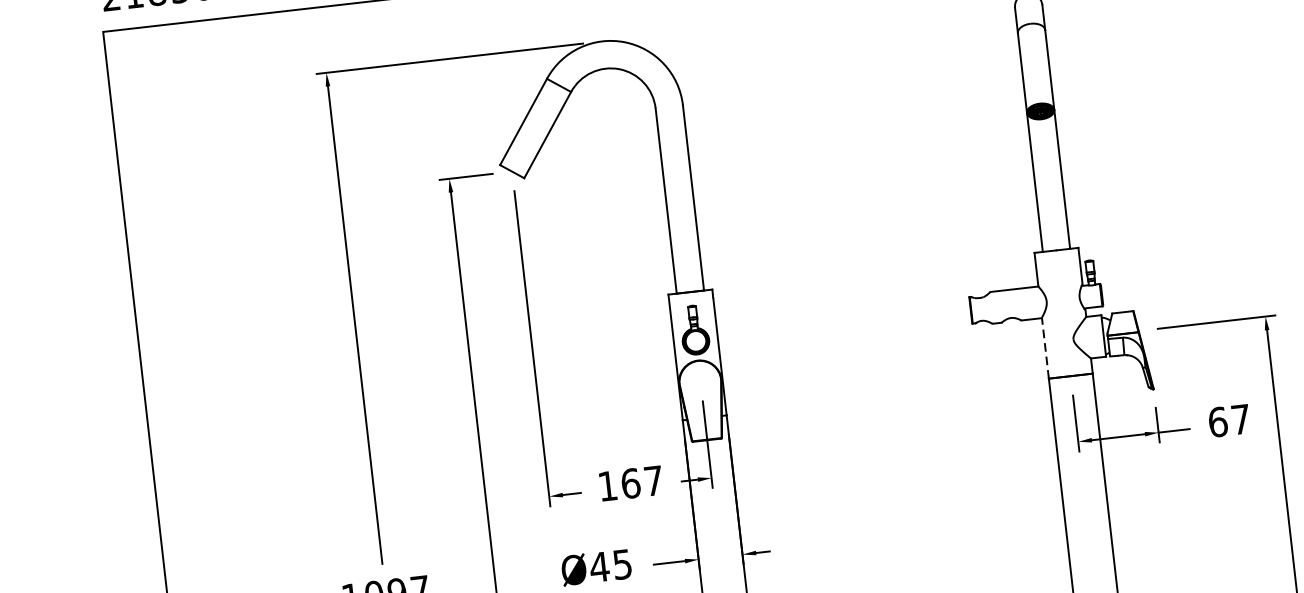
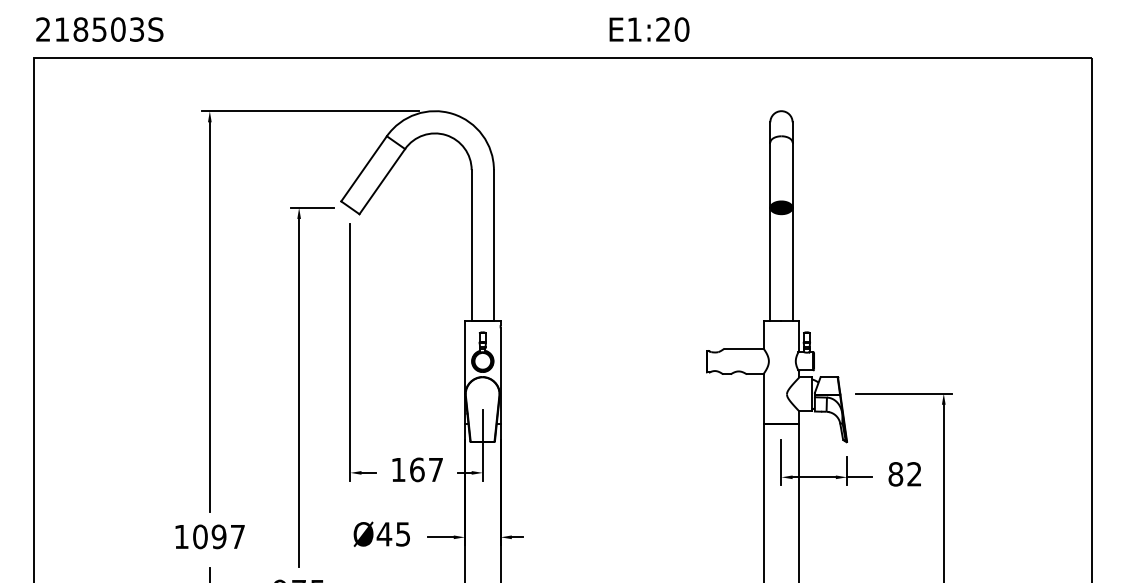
line: (1045, 347) -> (763, 398), dashed -> solid
text: (1228, 421) -> (904, 474), 67 -> 82

